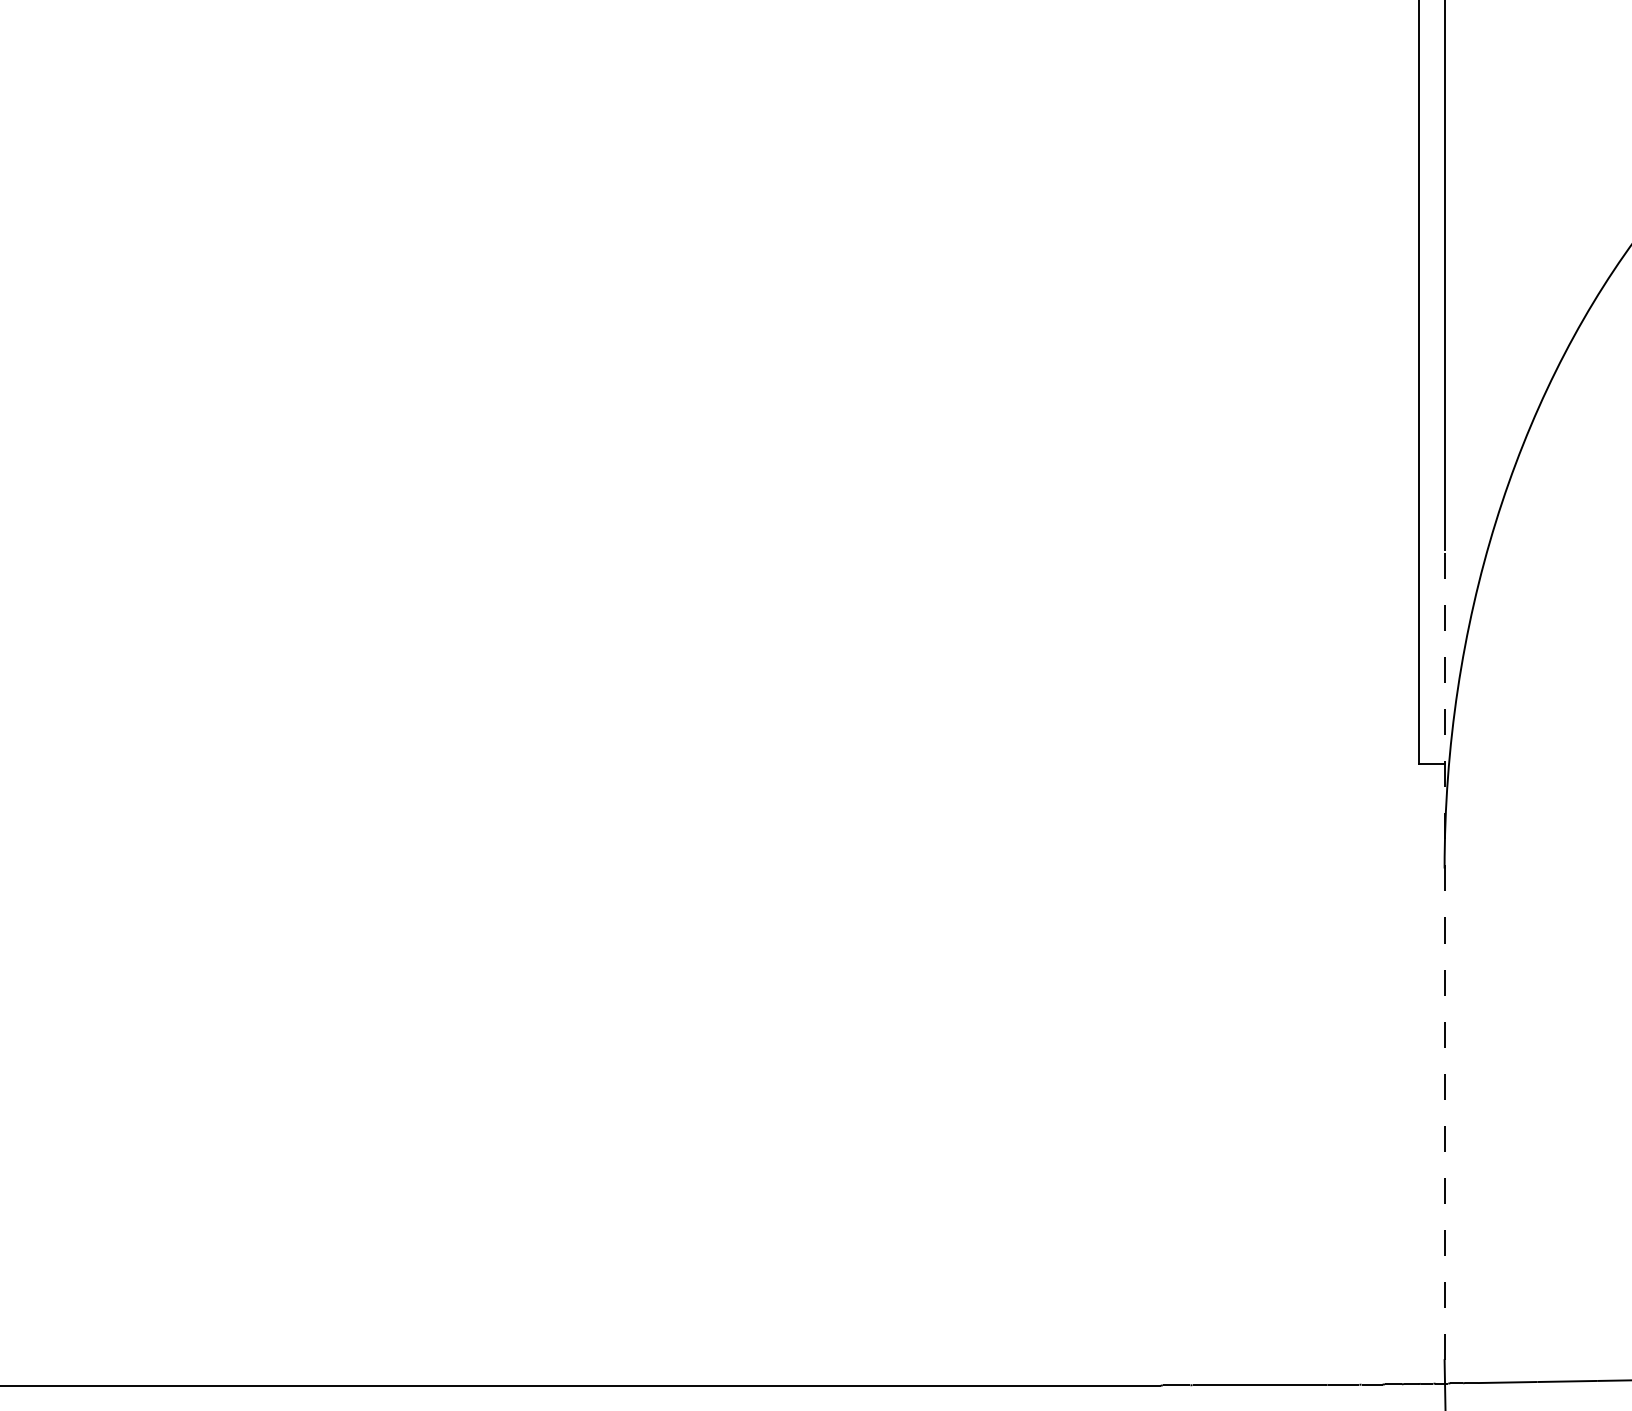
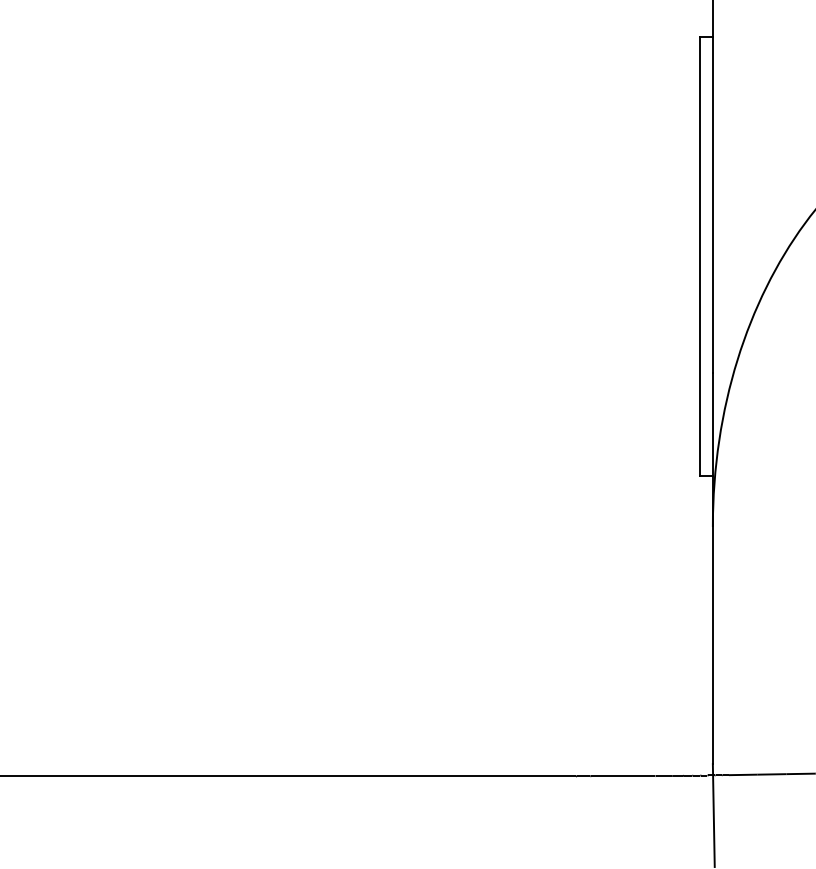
line: (1443, 954) -> (712, 568), dashed -> solid

